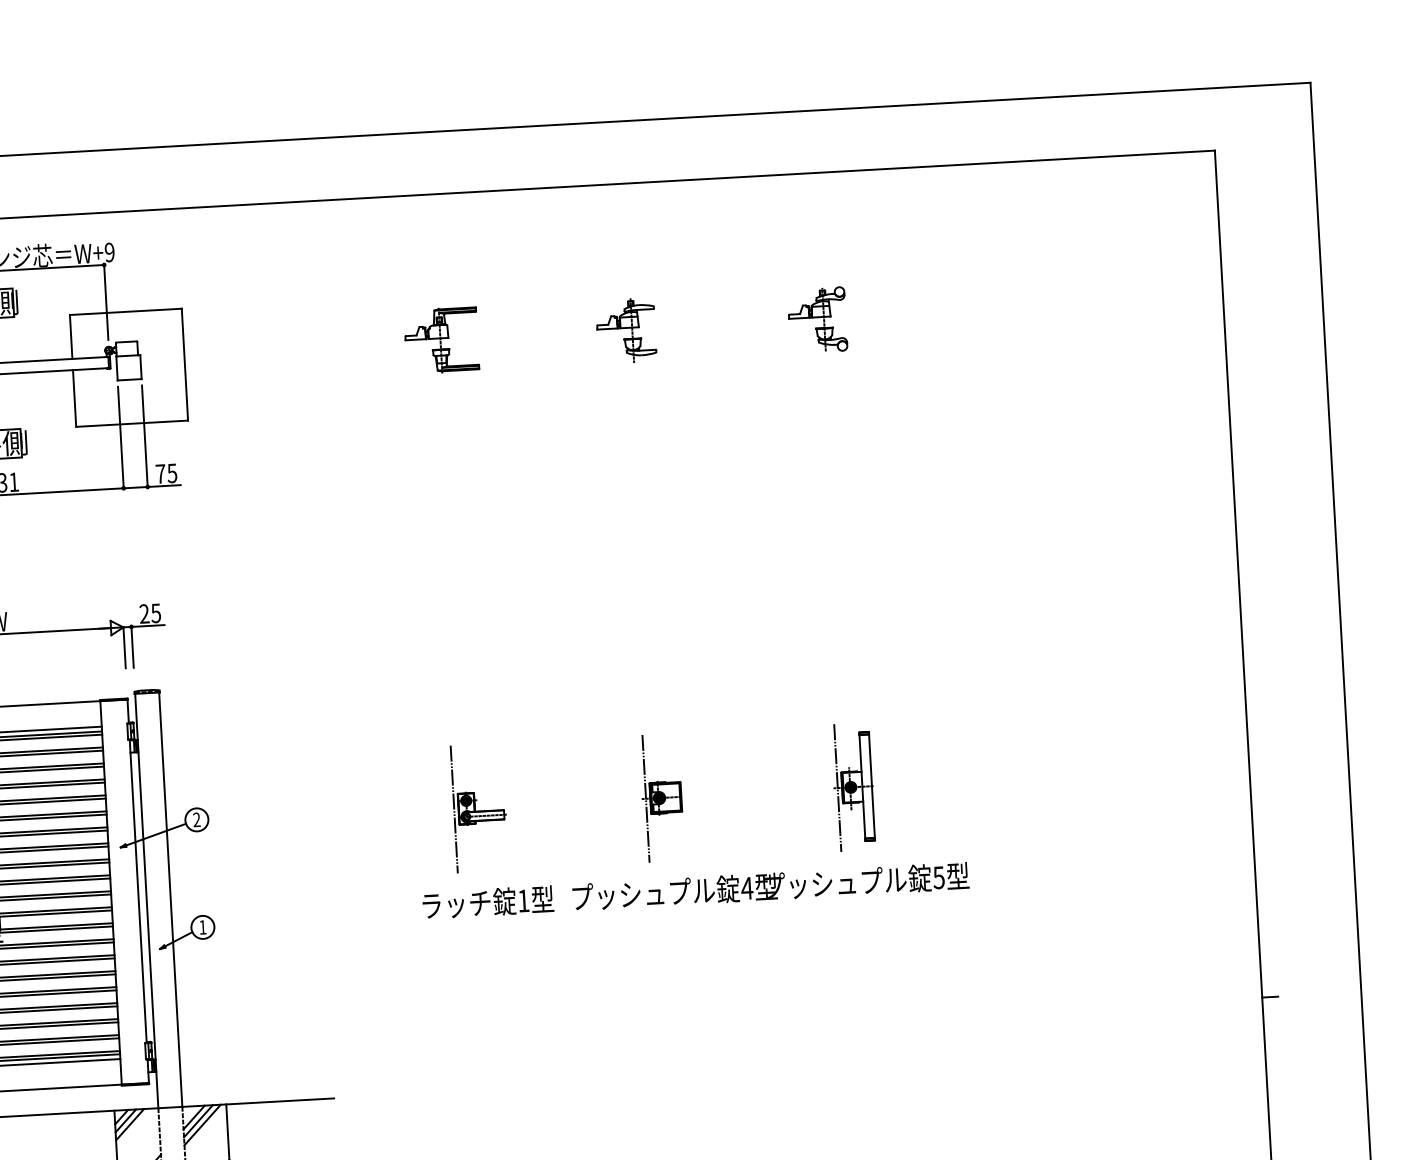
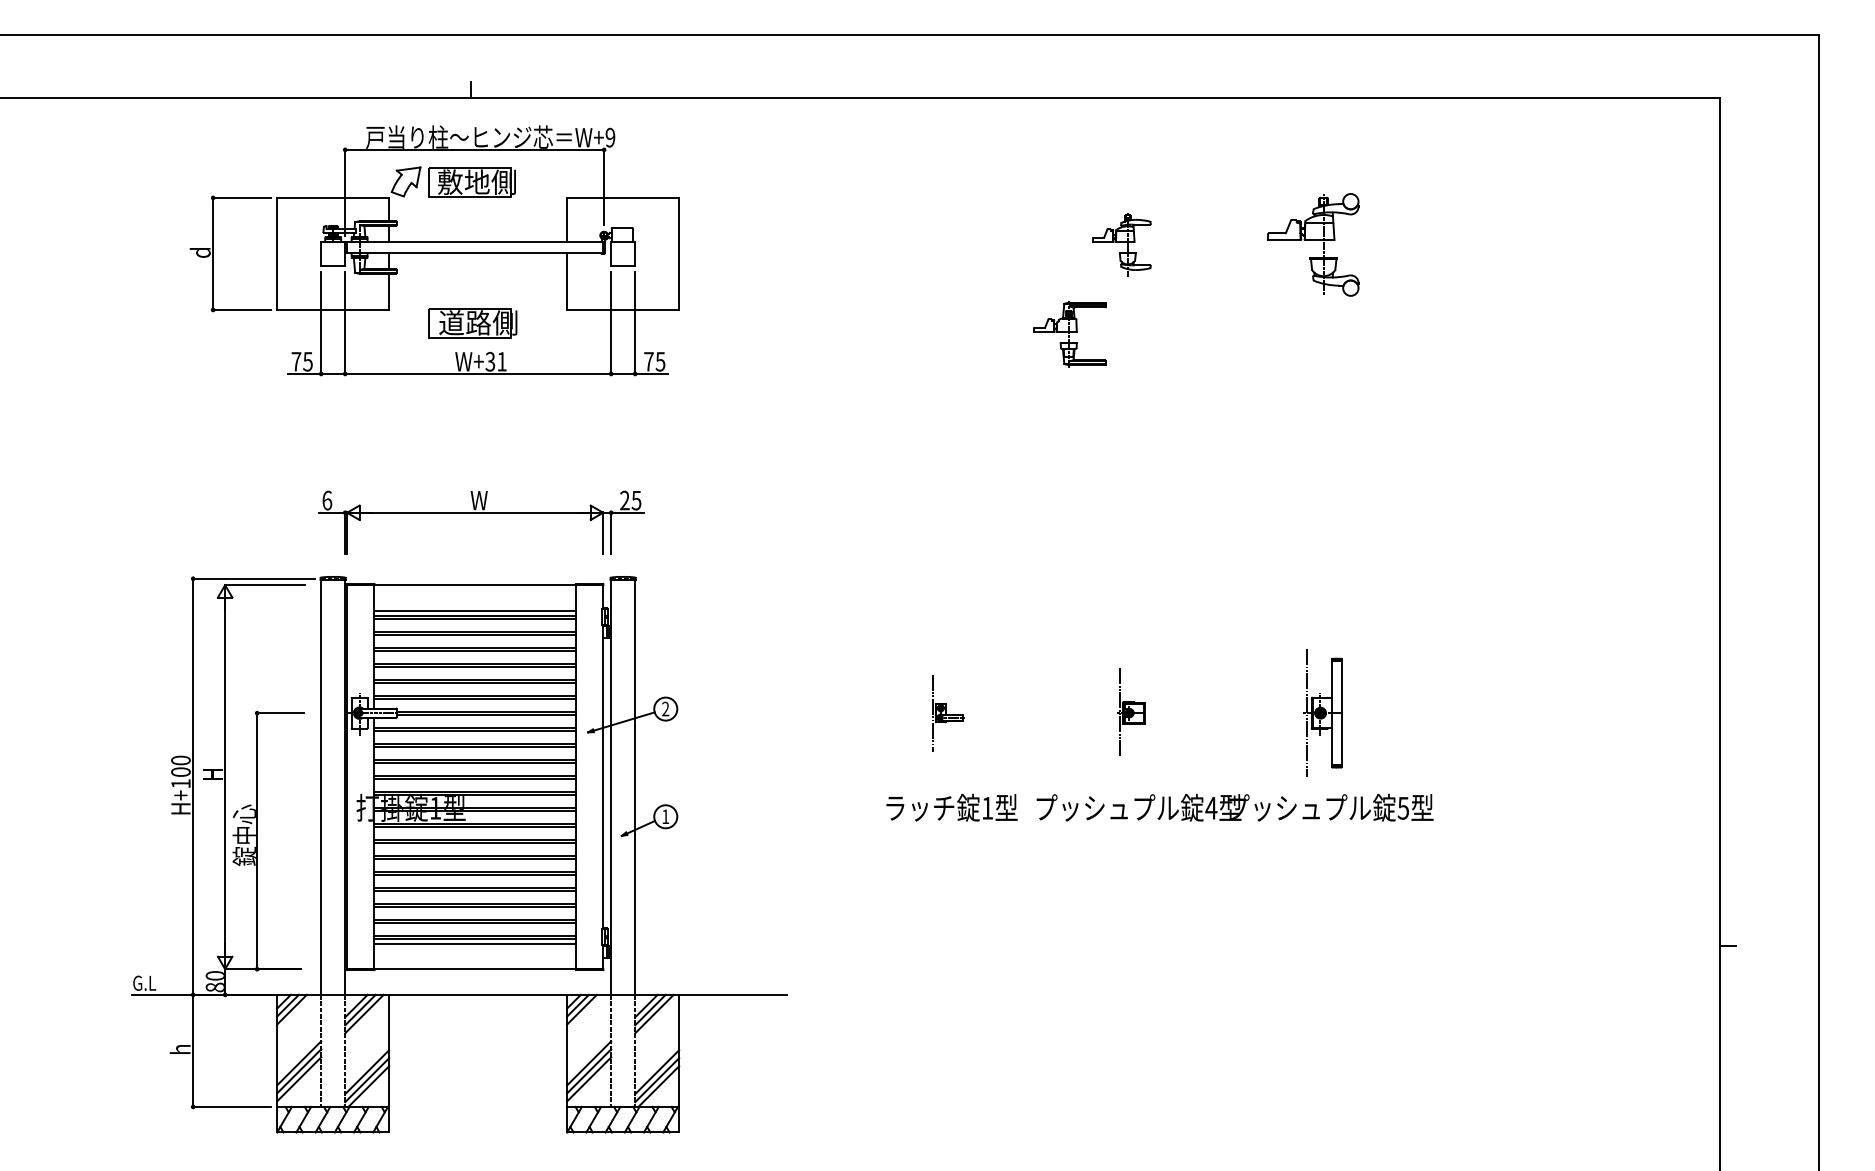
part: (817, 319) -> (1313, 244), size x1.6
part: (441, 340) -> (1069, 334), moved
part: (662, 797) -> (1131, 712), size x0.7
part: (479, 807) -> (948, 712), size x0.6

